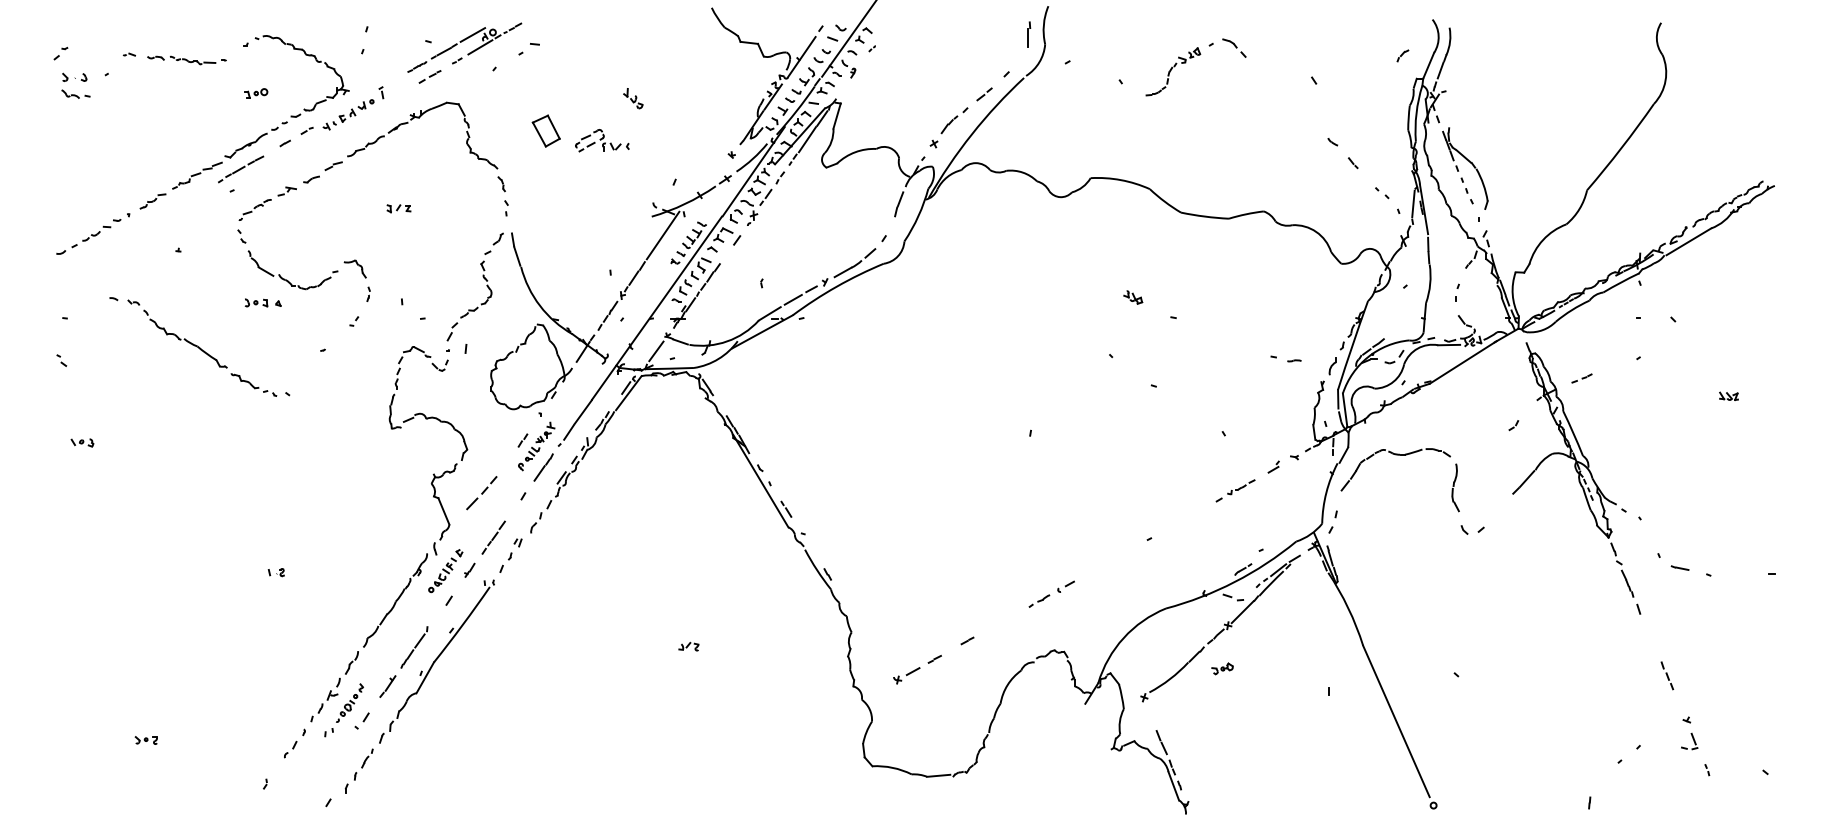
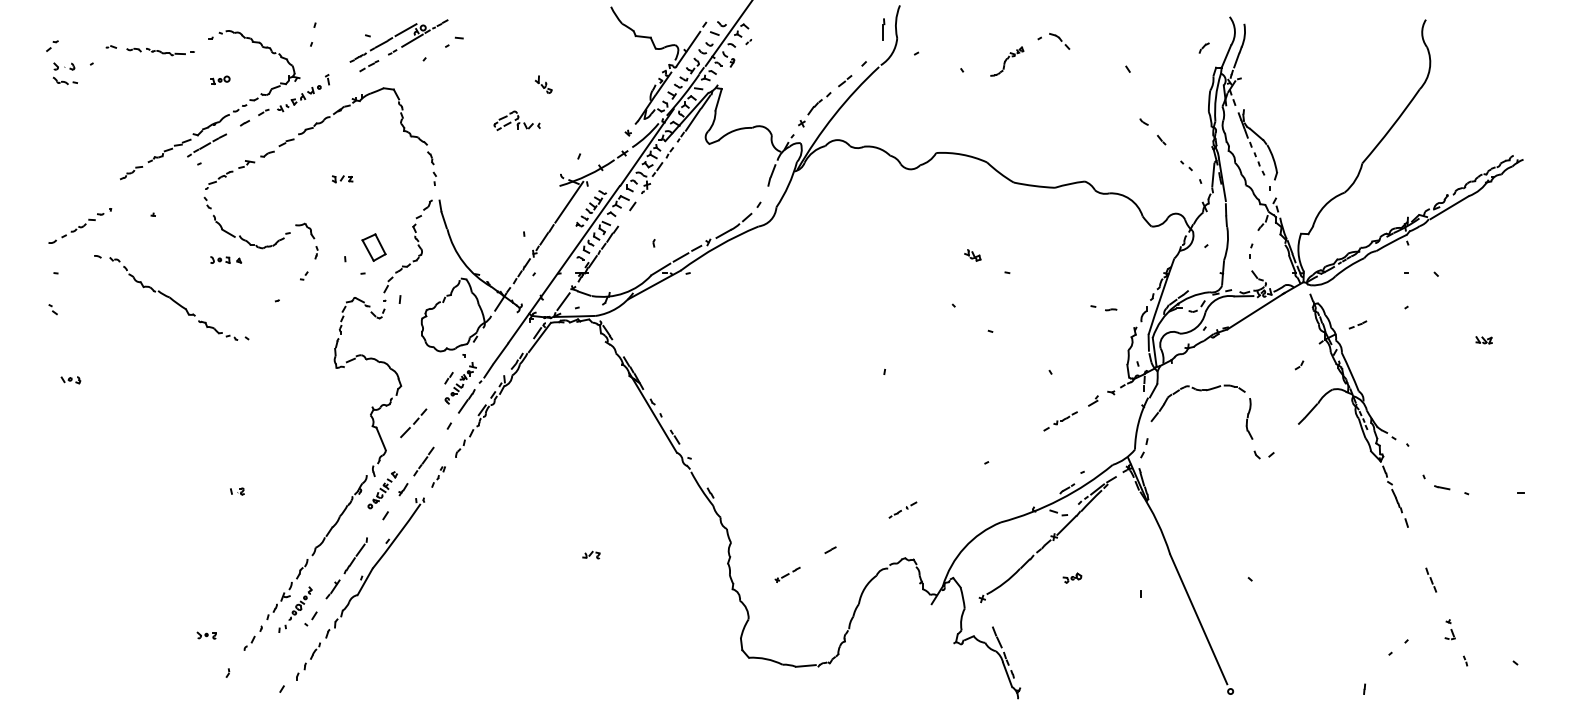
part: (1173, 71) -> (1007, 61), size x0.7
part: (545, 130) -> (373, 247), moved
part: (93, 233) -> (80, 225), moved
part: (510, 555) -> (438, 476), size x0.7
part: (1051, 593) -> (902, 509), size x0.7
part: (1222, 668) -> (1072, 577), moved
part: (917, 669) -> (787, 574), size x0.6
part: (1688, 733) -> (1449, 629), size x0.7
part: (146, 740) -> (206, 635), moved

